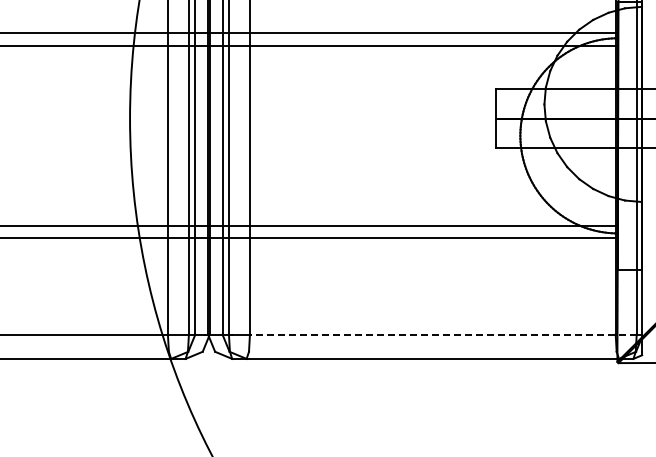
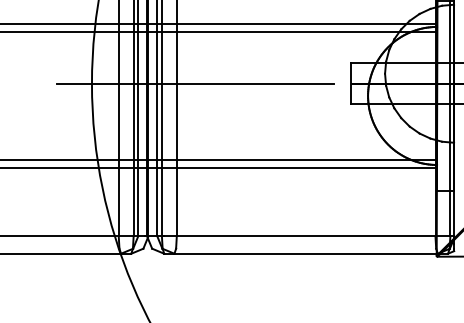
line: (276, 118) -> (195, 83), added
line: (442, 334) -> (312, 236), dashed -> solid

